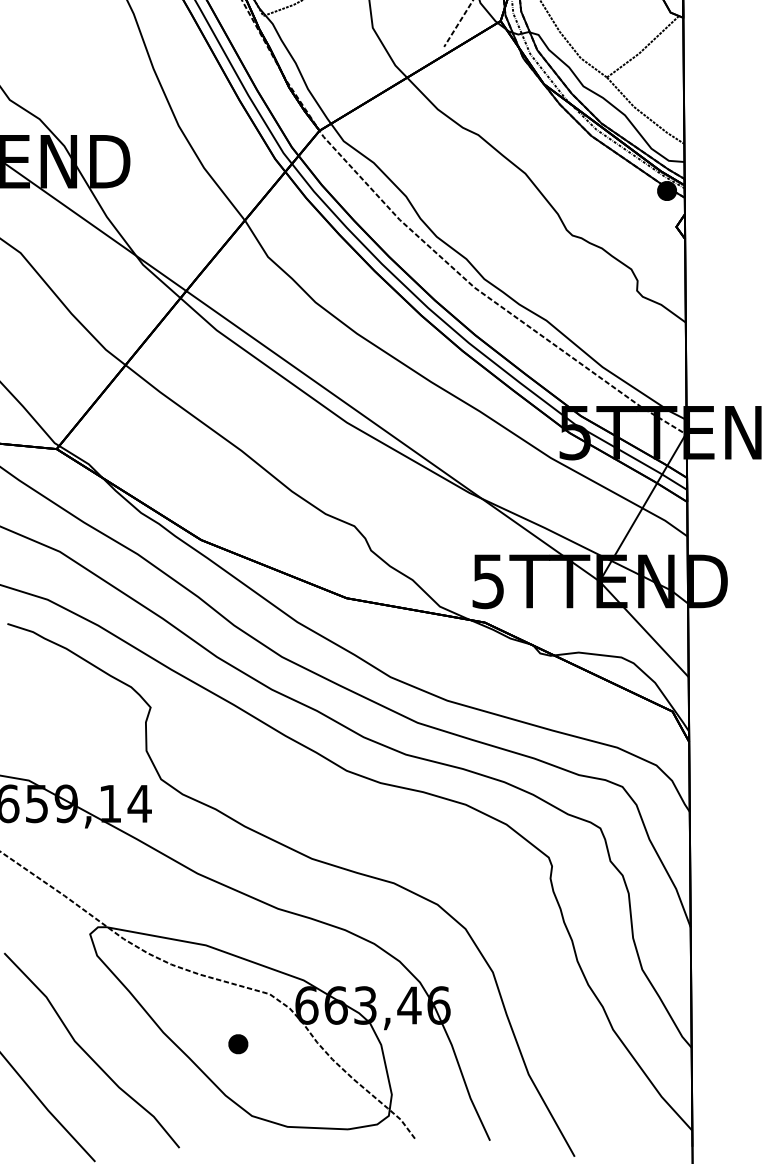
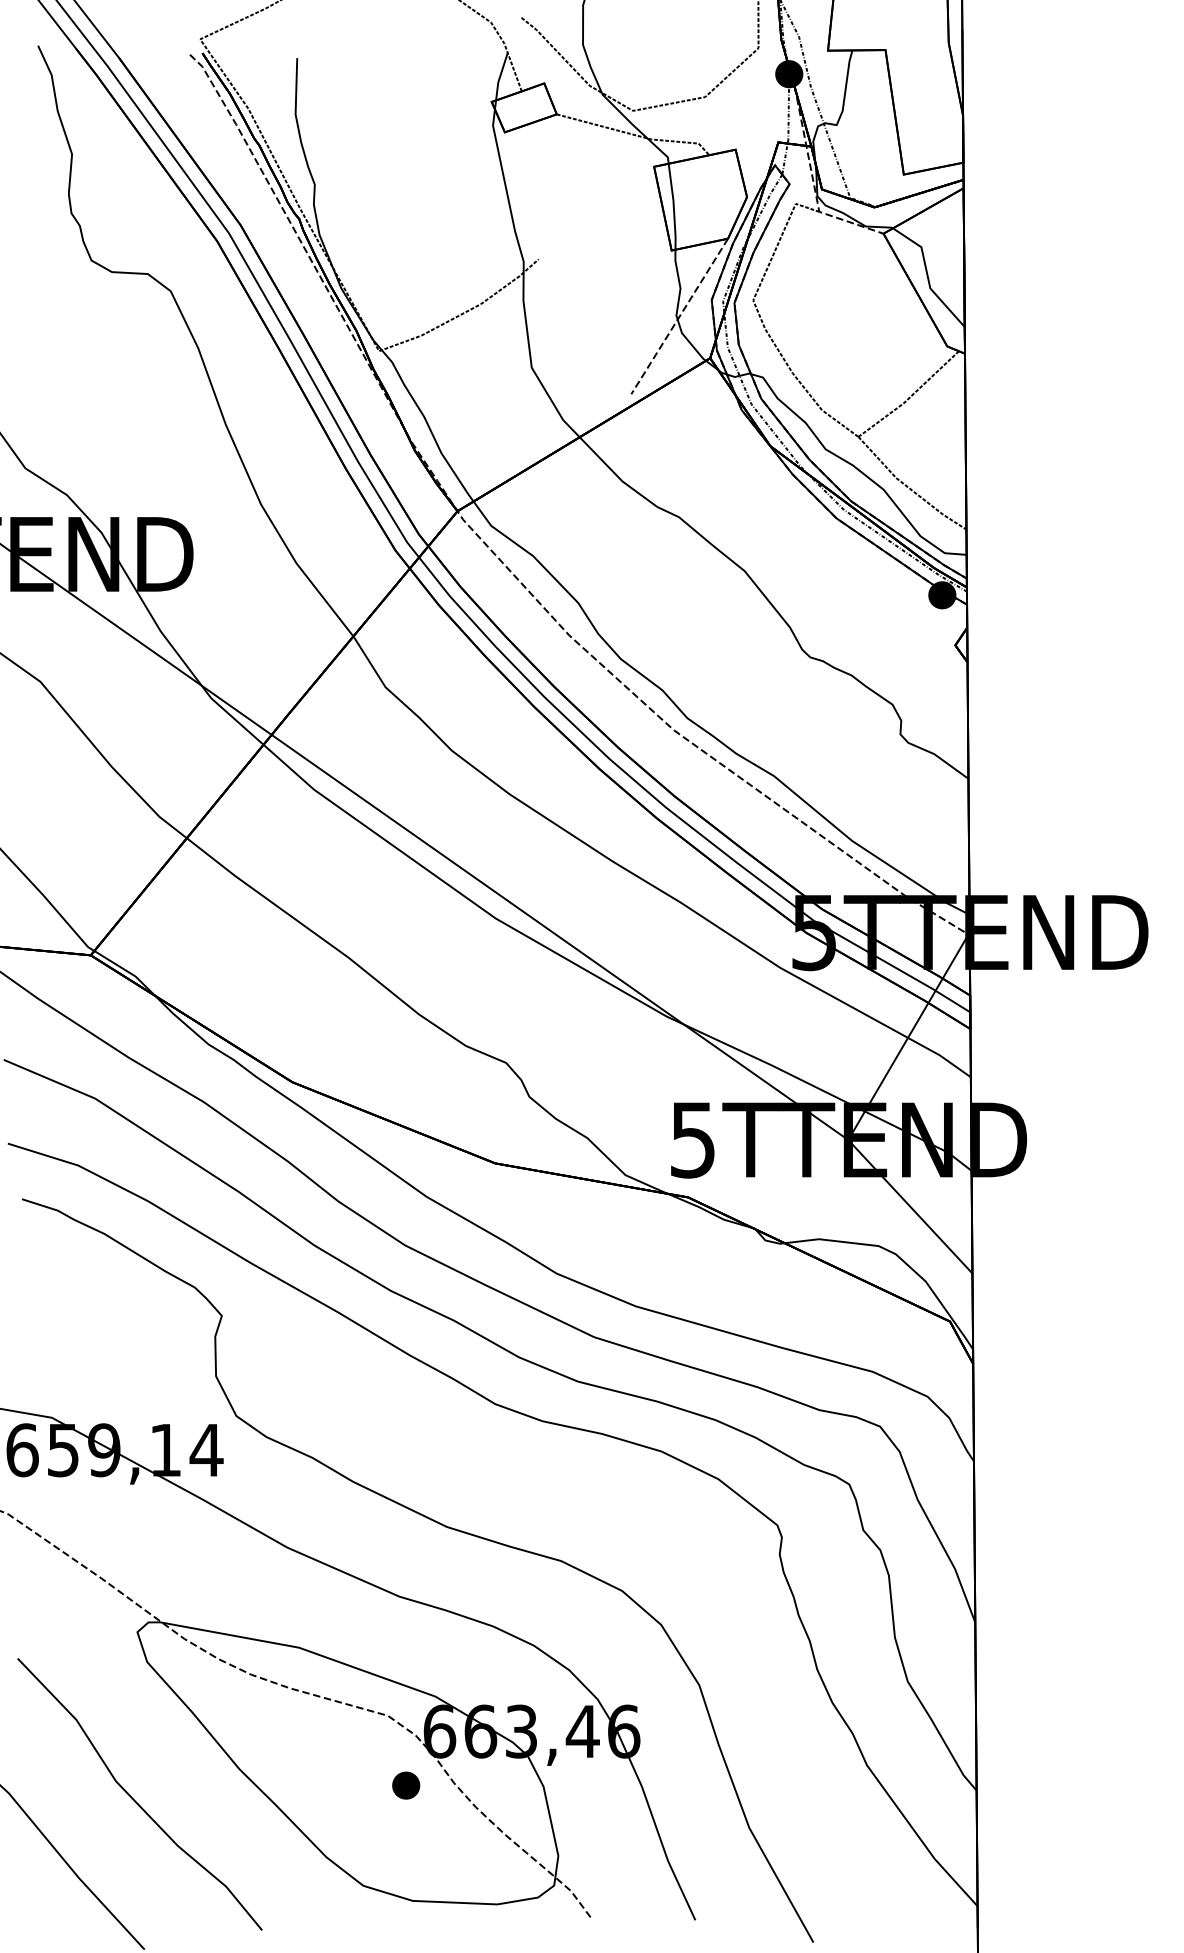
part: (238, 1044) -> (406, 1785), moved

